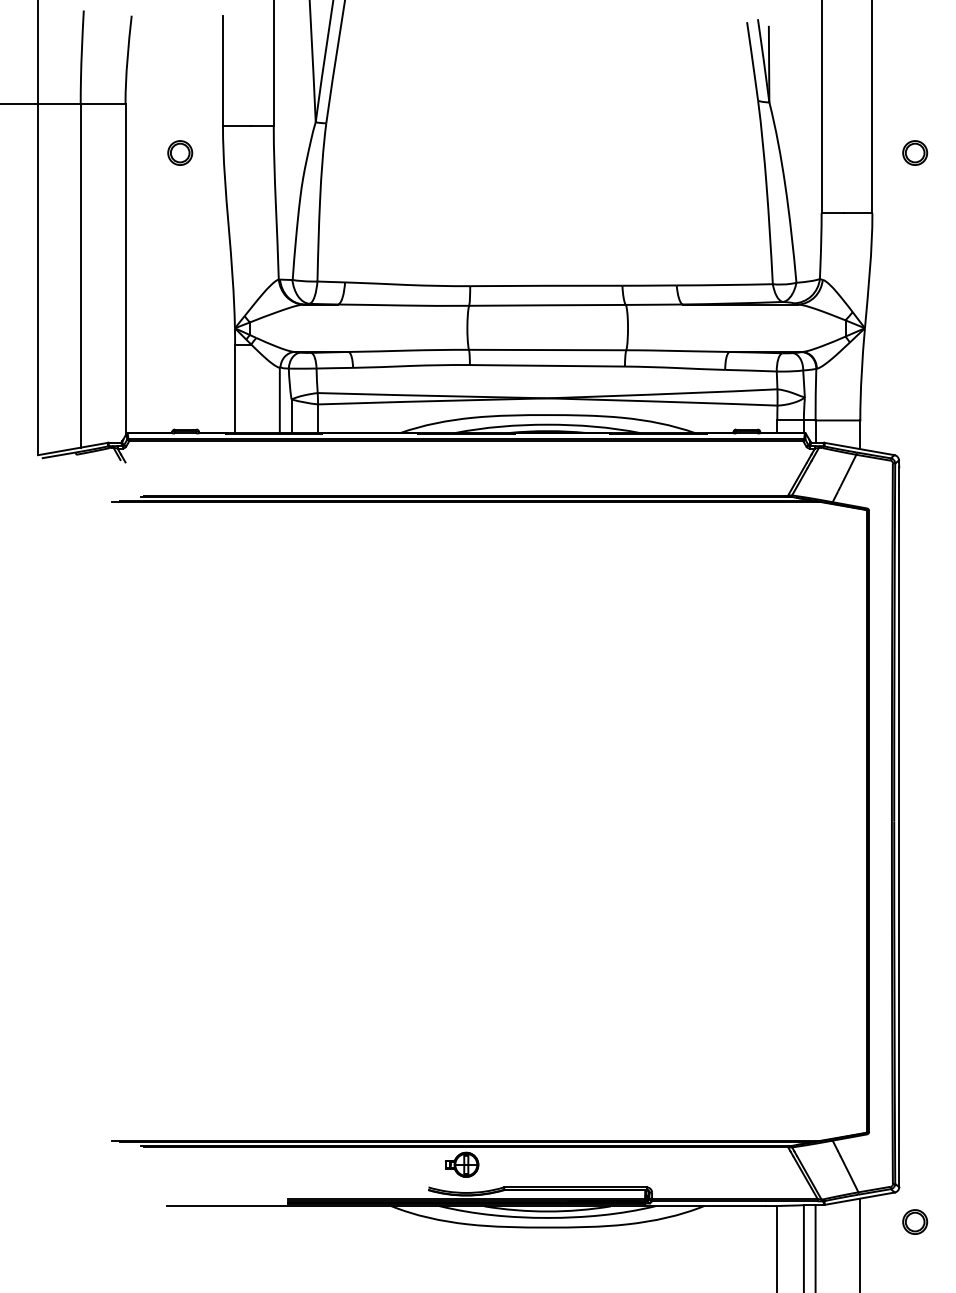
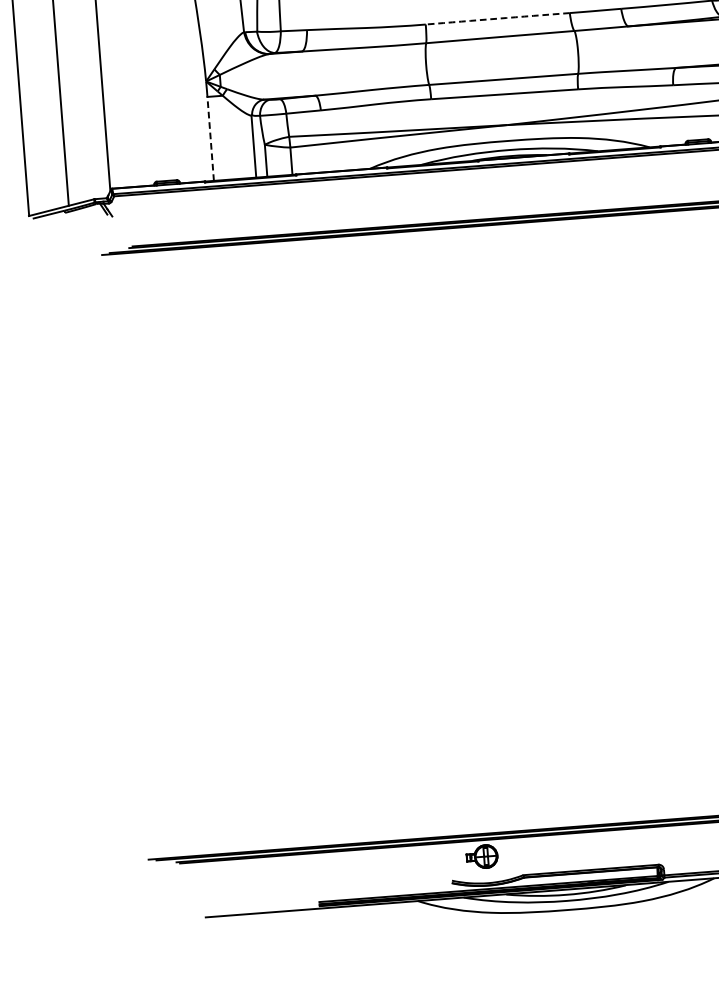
arc: (546, 285) -> (497, 18), solid -> dashed
line: (235, 388) -> (211, 138), solid -> dashed

